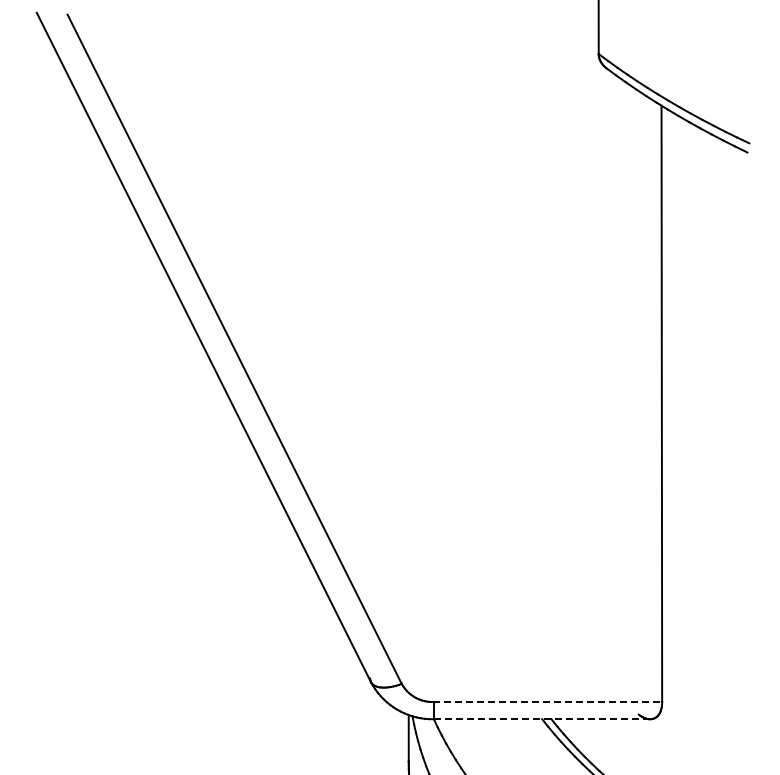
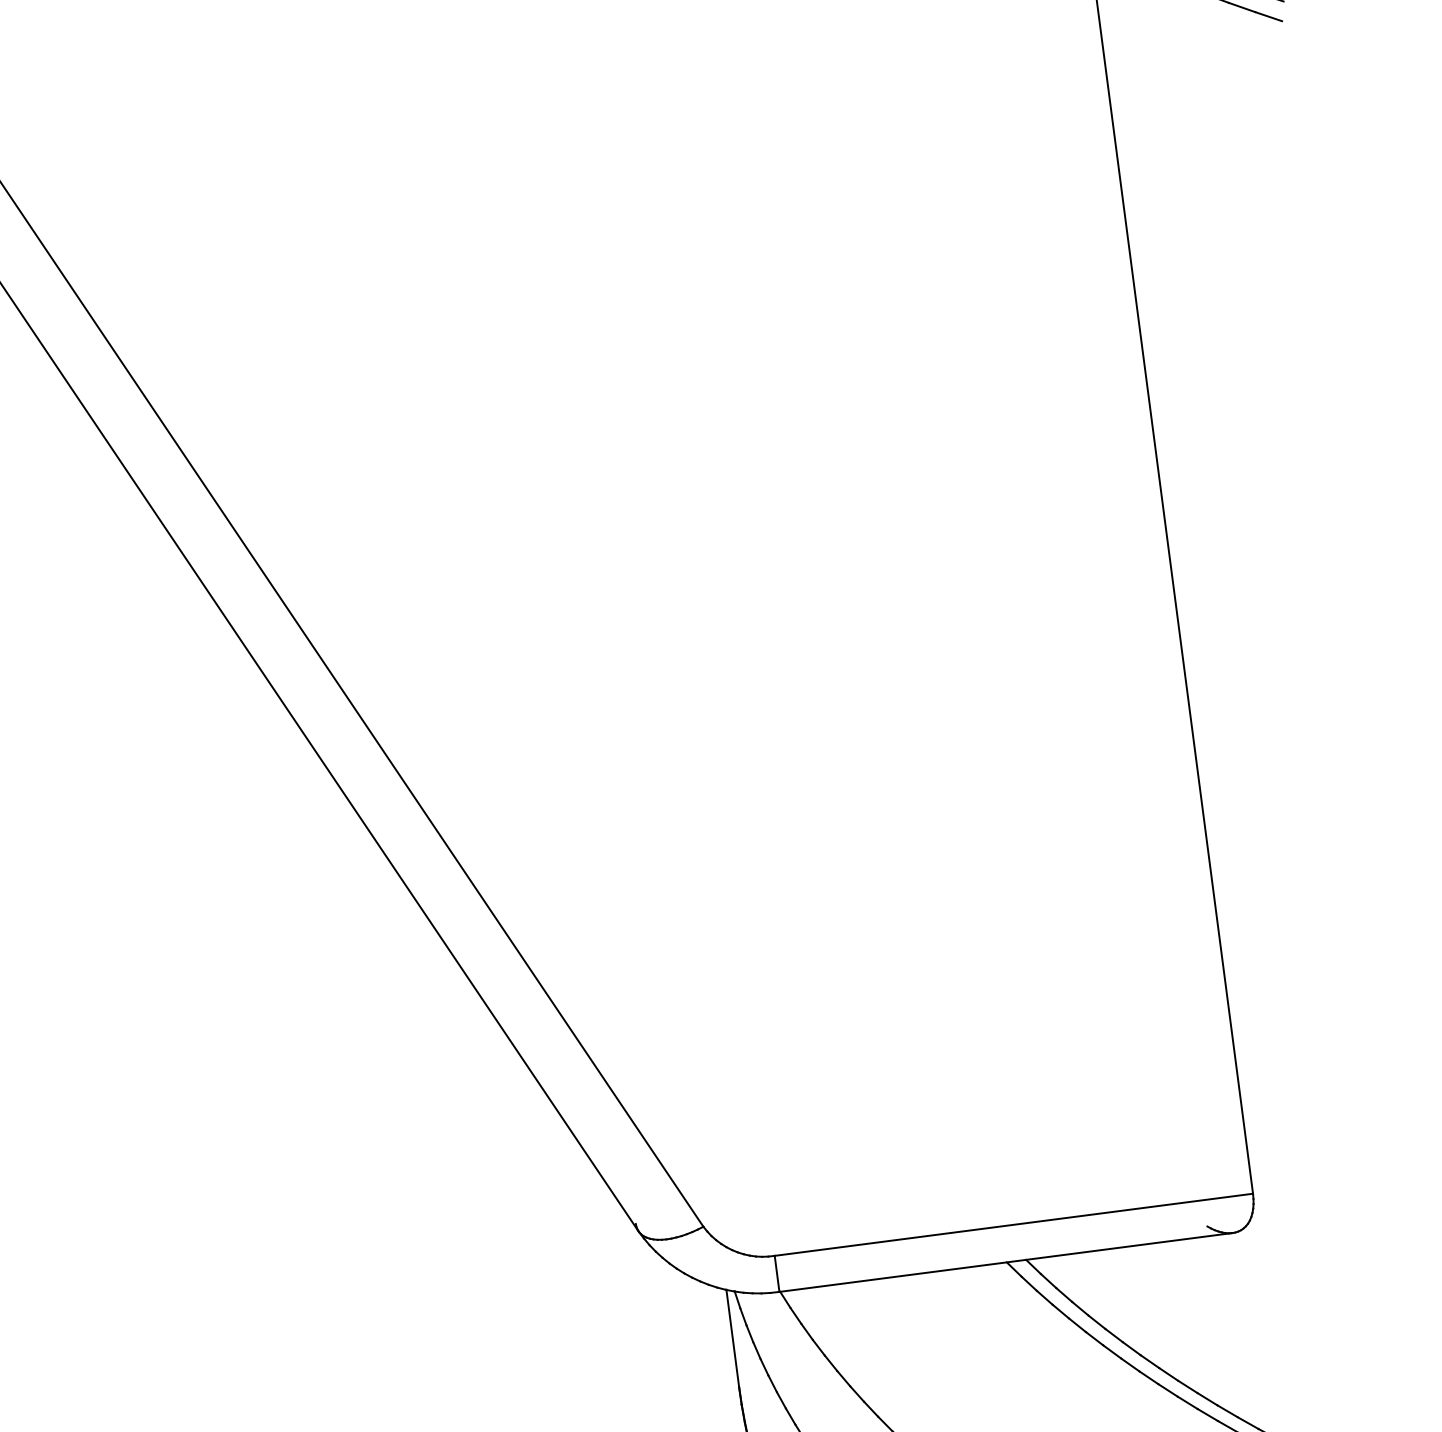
line: (548, 701) -> (1015, 1223), dashed -> solid
line: (542, 719) -> (1007, 1262), dashed -> solid

